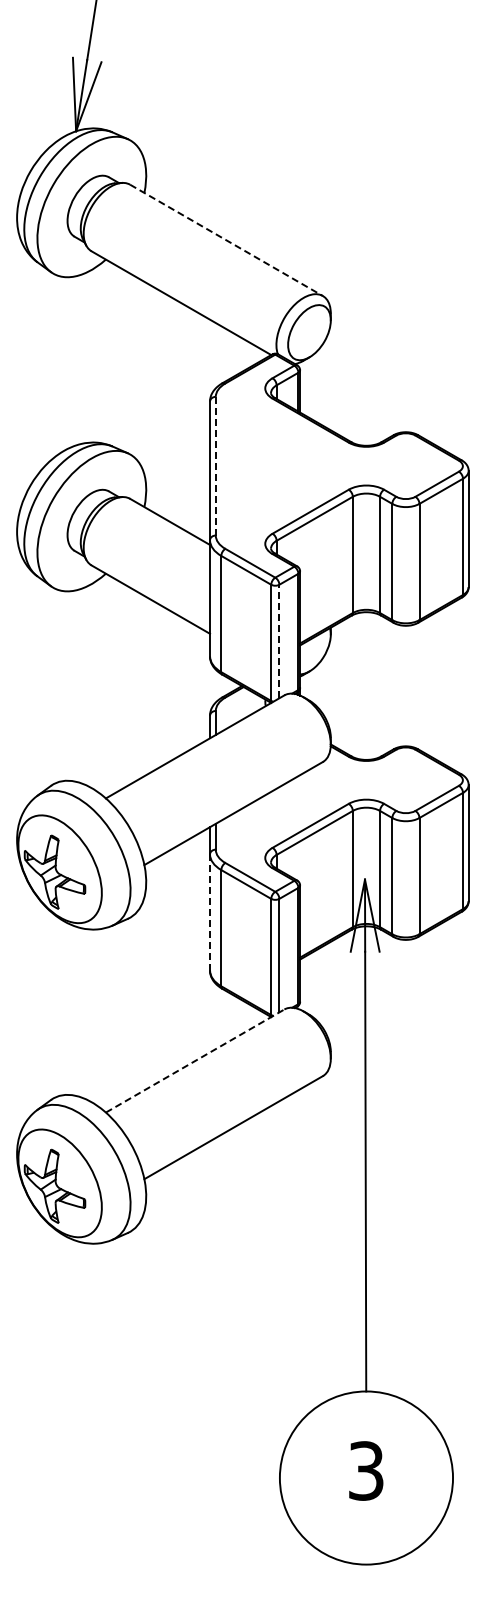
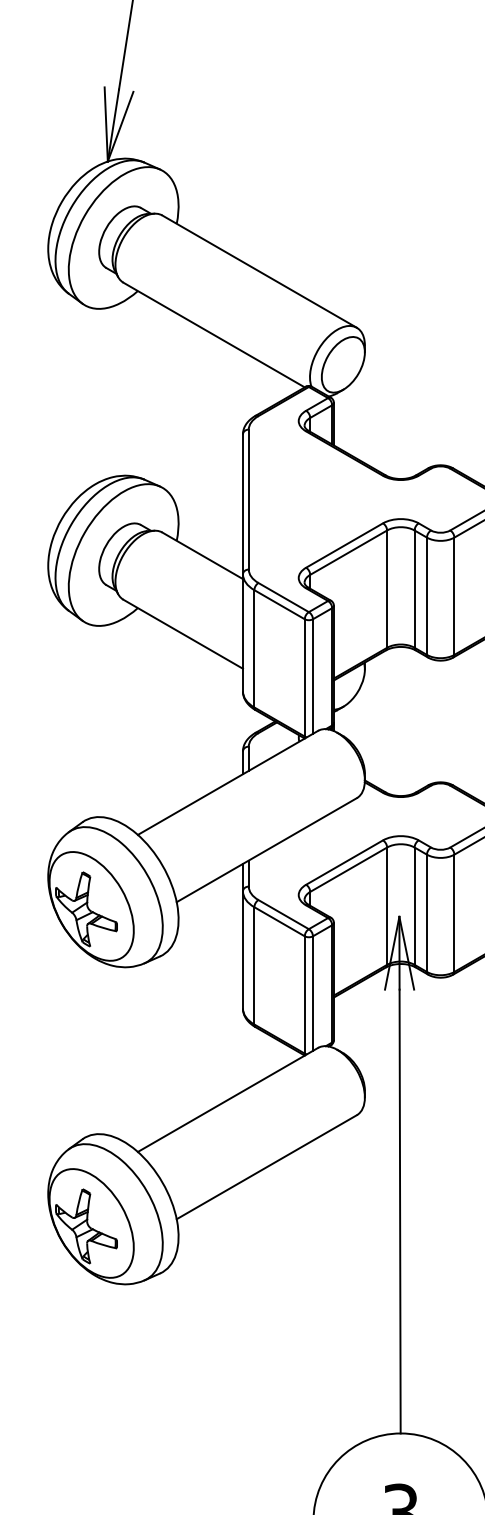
line: (226, 240) -> (259, 271), dashed -> solid
line: (215, 465) -> (248, 498), dashed -> solid
line: (279, 641) -> (313, 676), dashed -> solid
line: (210, 912) -> (243, 950), dashed -> solid
line: (195, 1060) -> (228, 1099), dashed -> solid

